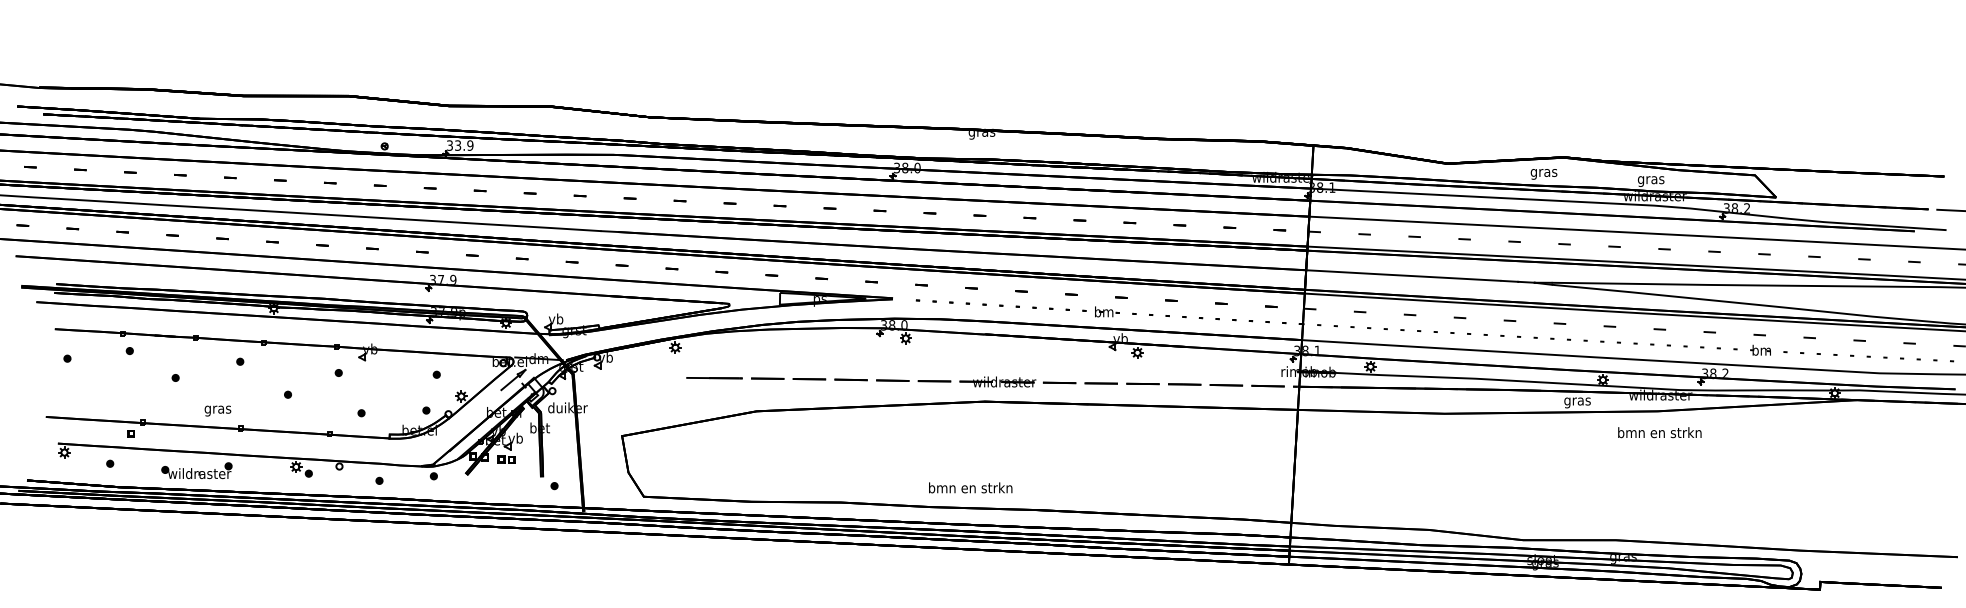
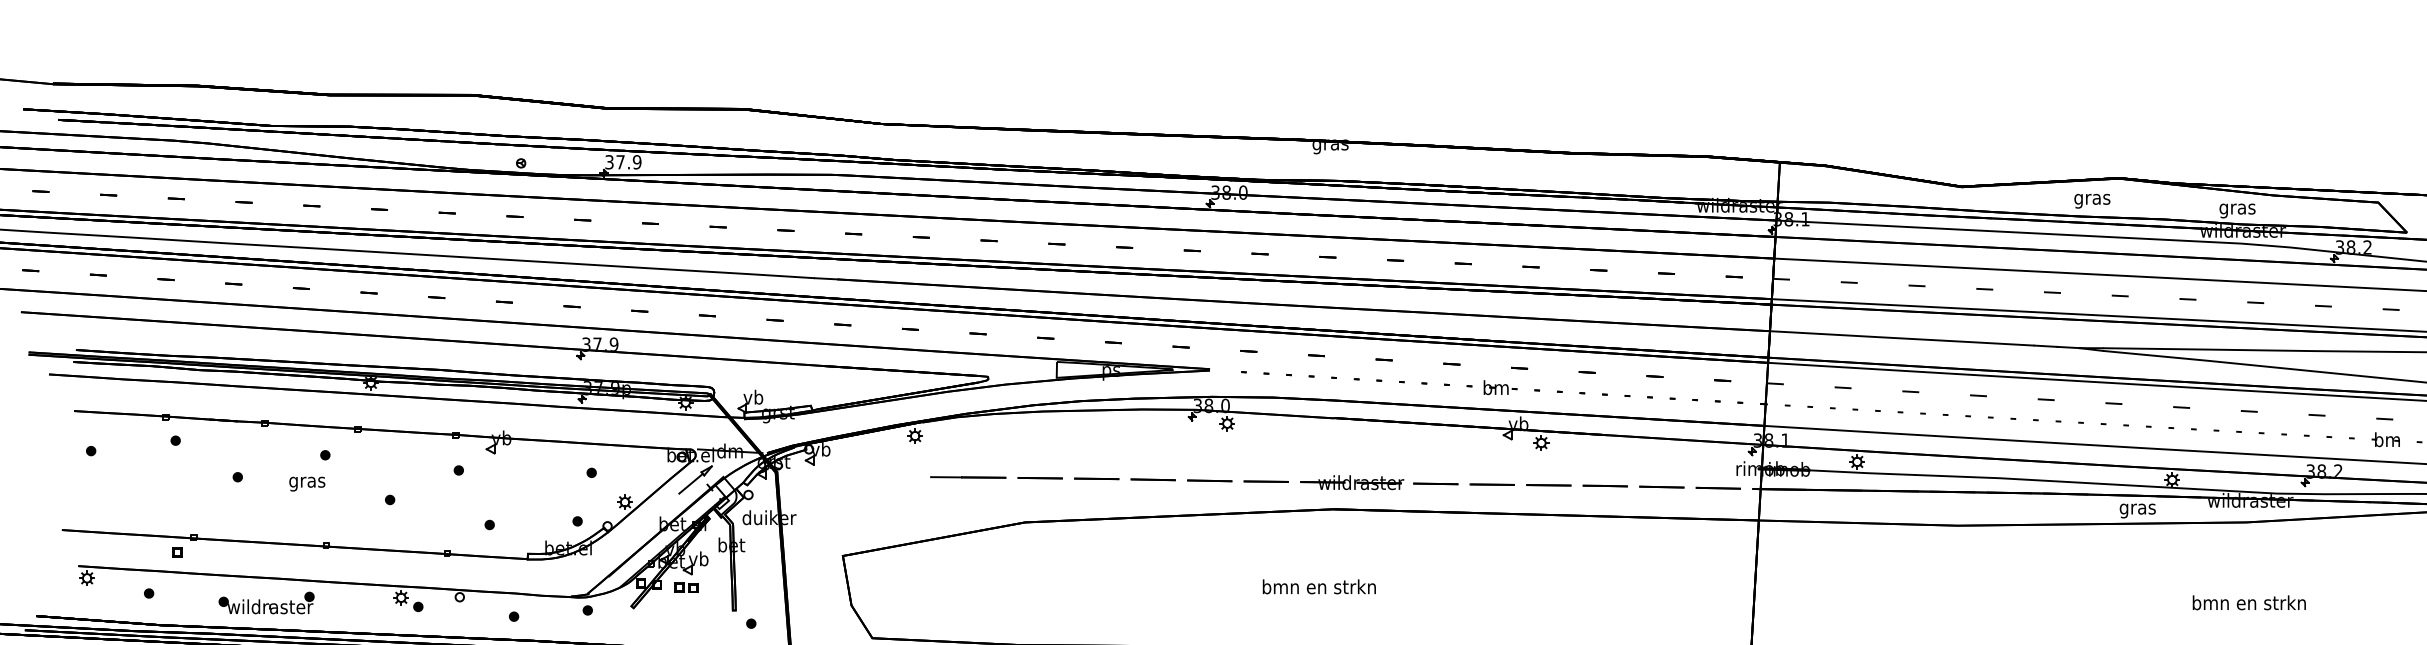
text: (458, 145) -> (621, 162), 33.9 -> 37.9
text: (217, 410) -> (306, 483), moved
text: (1659, 432) -> (2248, 602), moved
text: (970, 487) -> (1319, 586), moved

